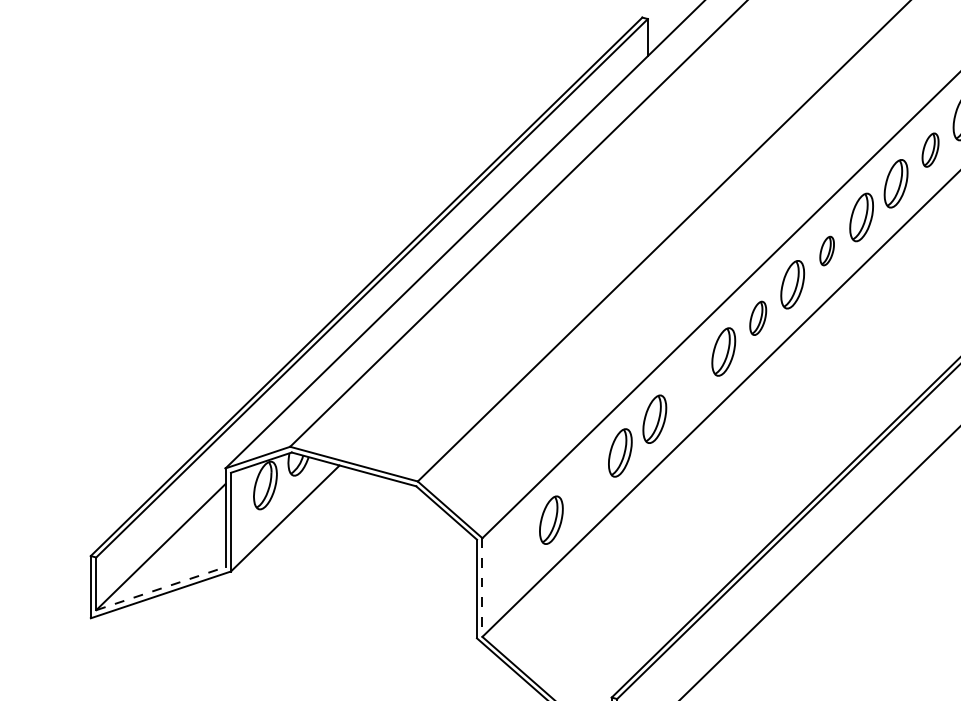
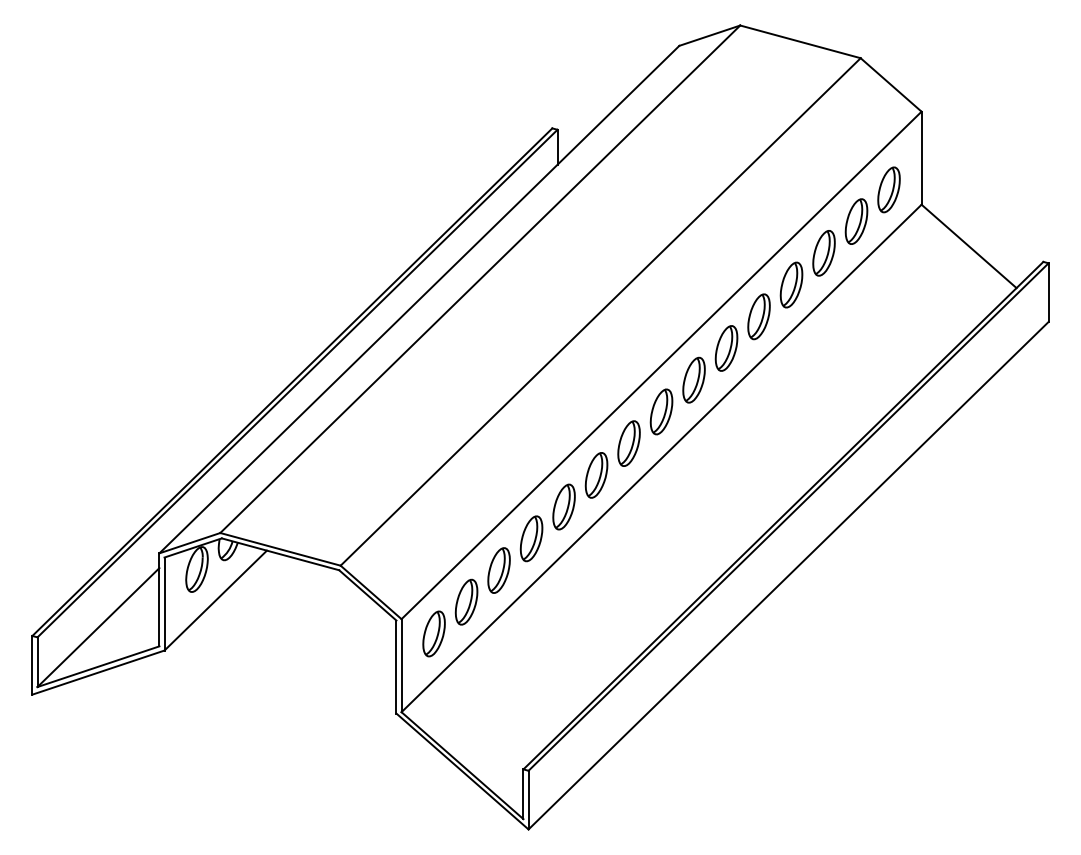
part: (930, 150) -> (823, 253), size x1.43
part: (827, 251) -> (726, 348), size x1.67
part: (758, 317) -> (661, 411), size x1.43
part: (689, 385) -> (596, 475), added
part: (585, 486) -> (498, 570), added
part: (516, 553) -> (433, 633), added
line: (482, 587) -> (401, 665), dashed -> solid
line: (160, 588) -> (98, 666), dashed -> solid

